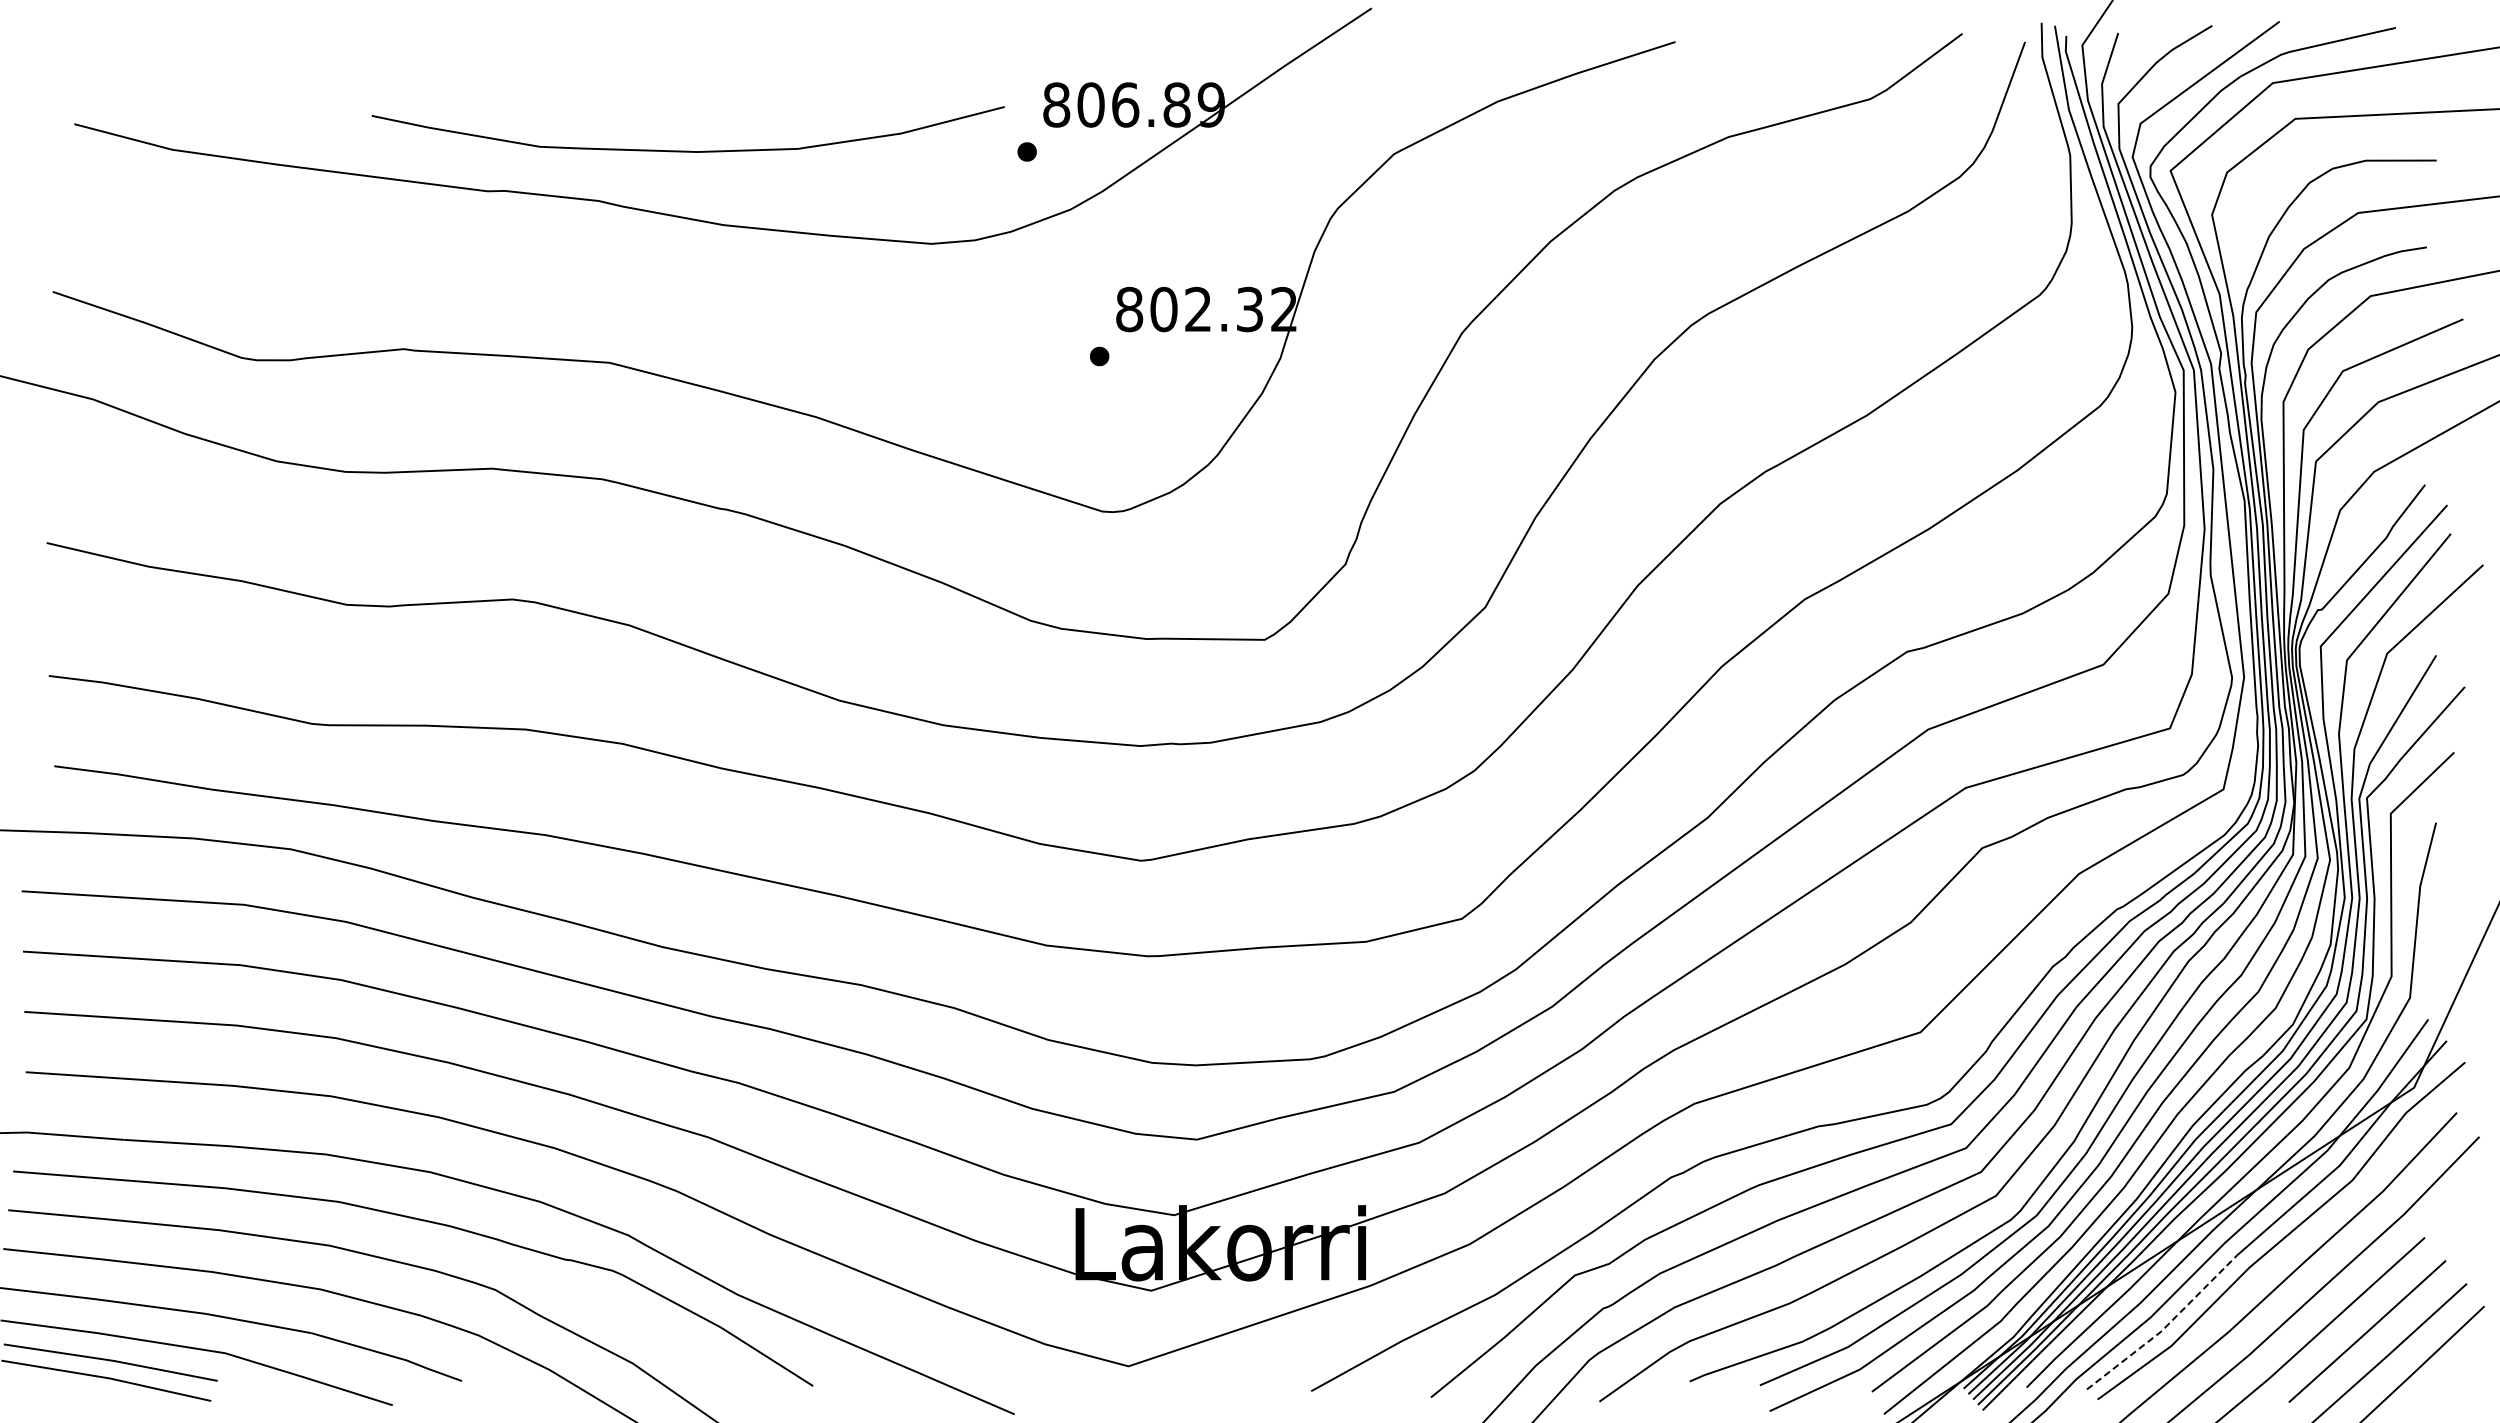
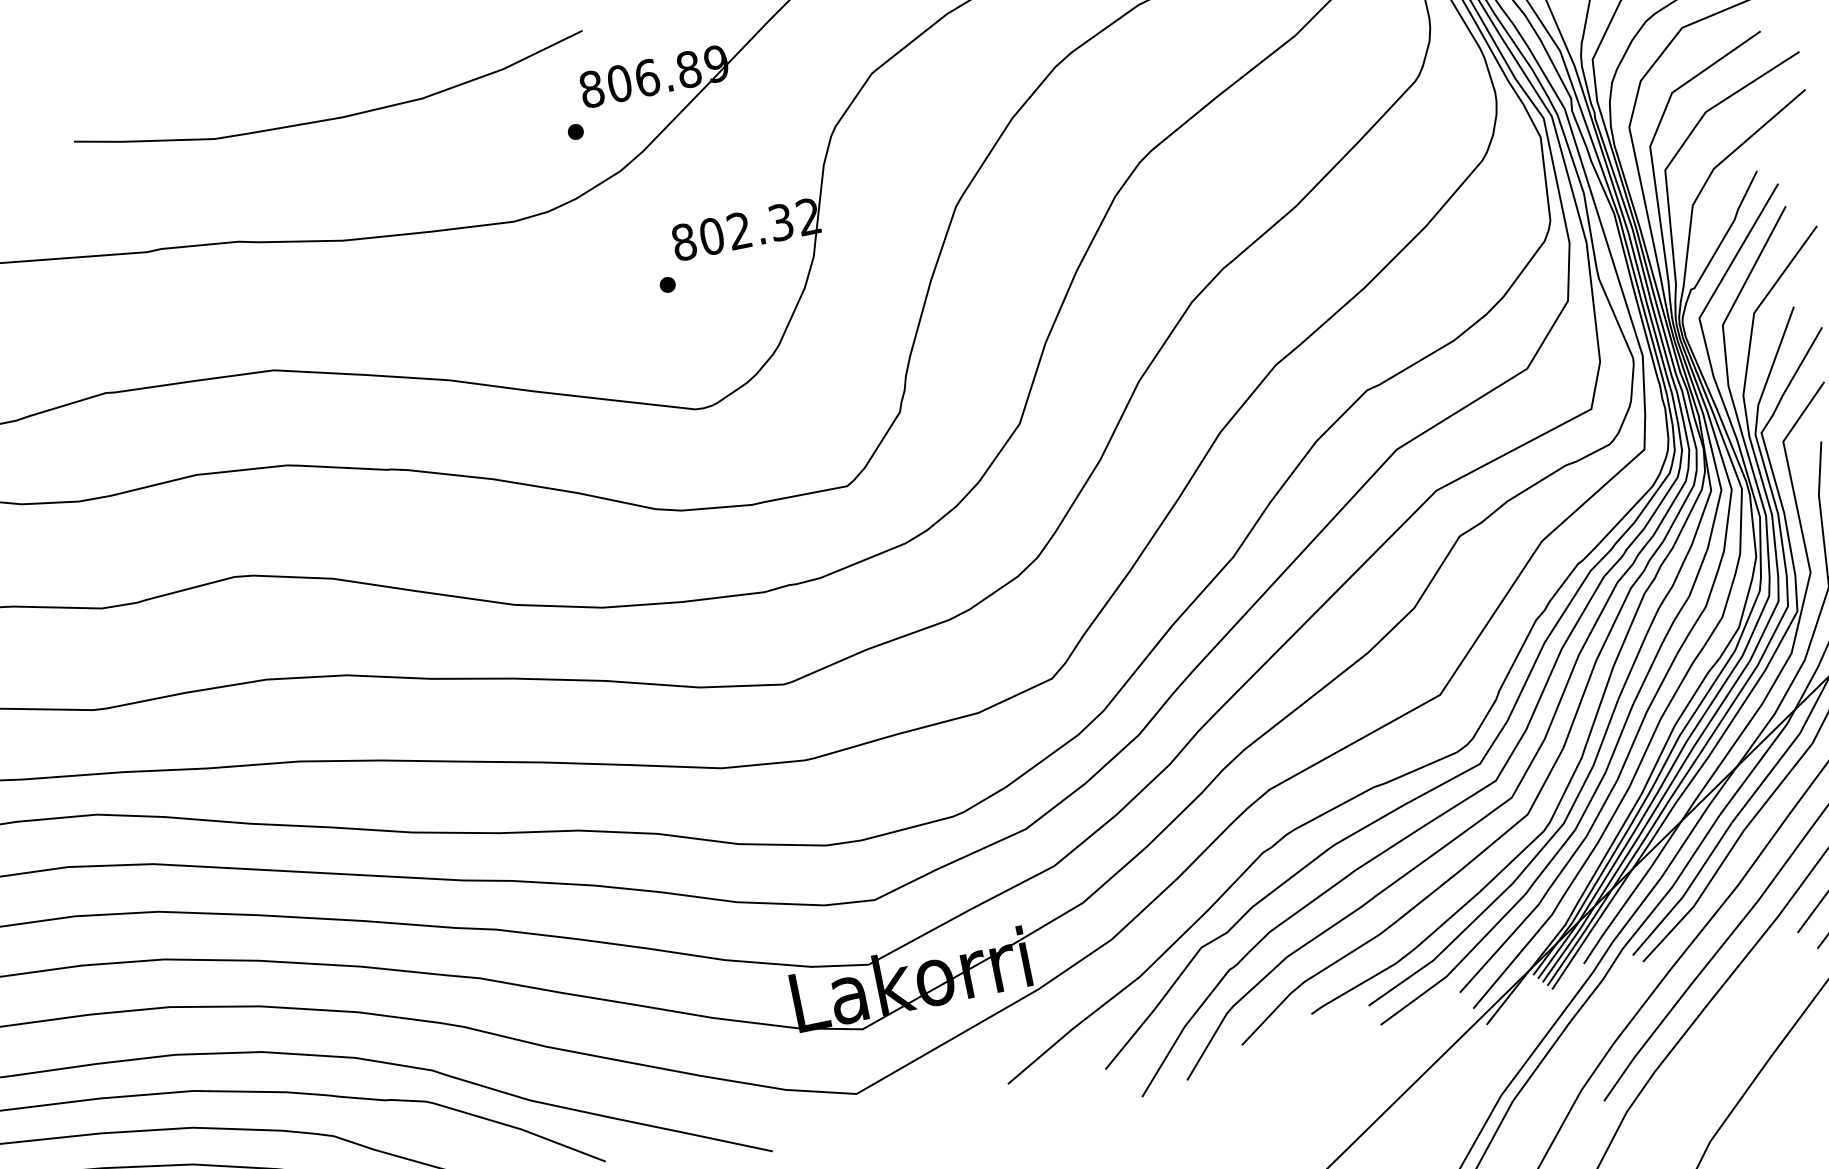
curve: (687, 150) -> (334, 117), moved
line: (2166, 1326) -> (1686, 891), dashed -> solid

